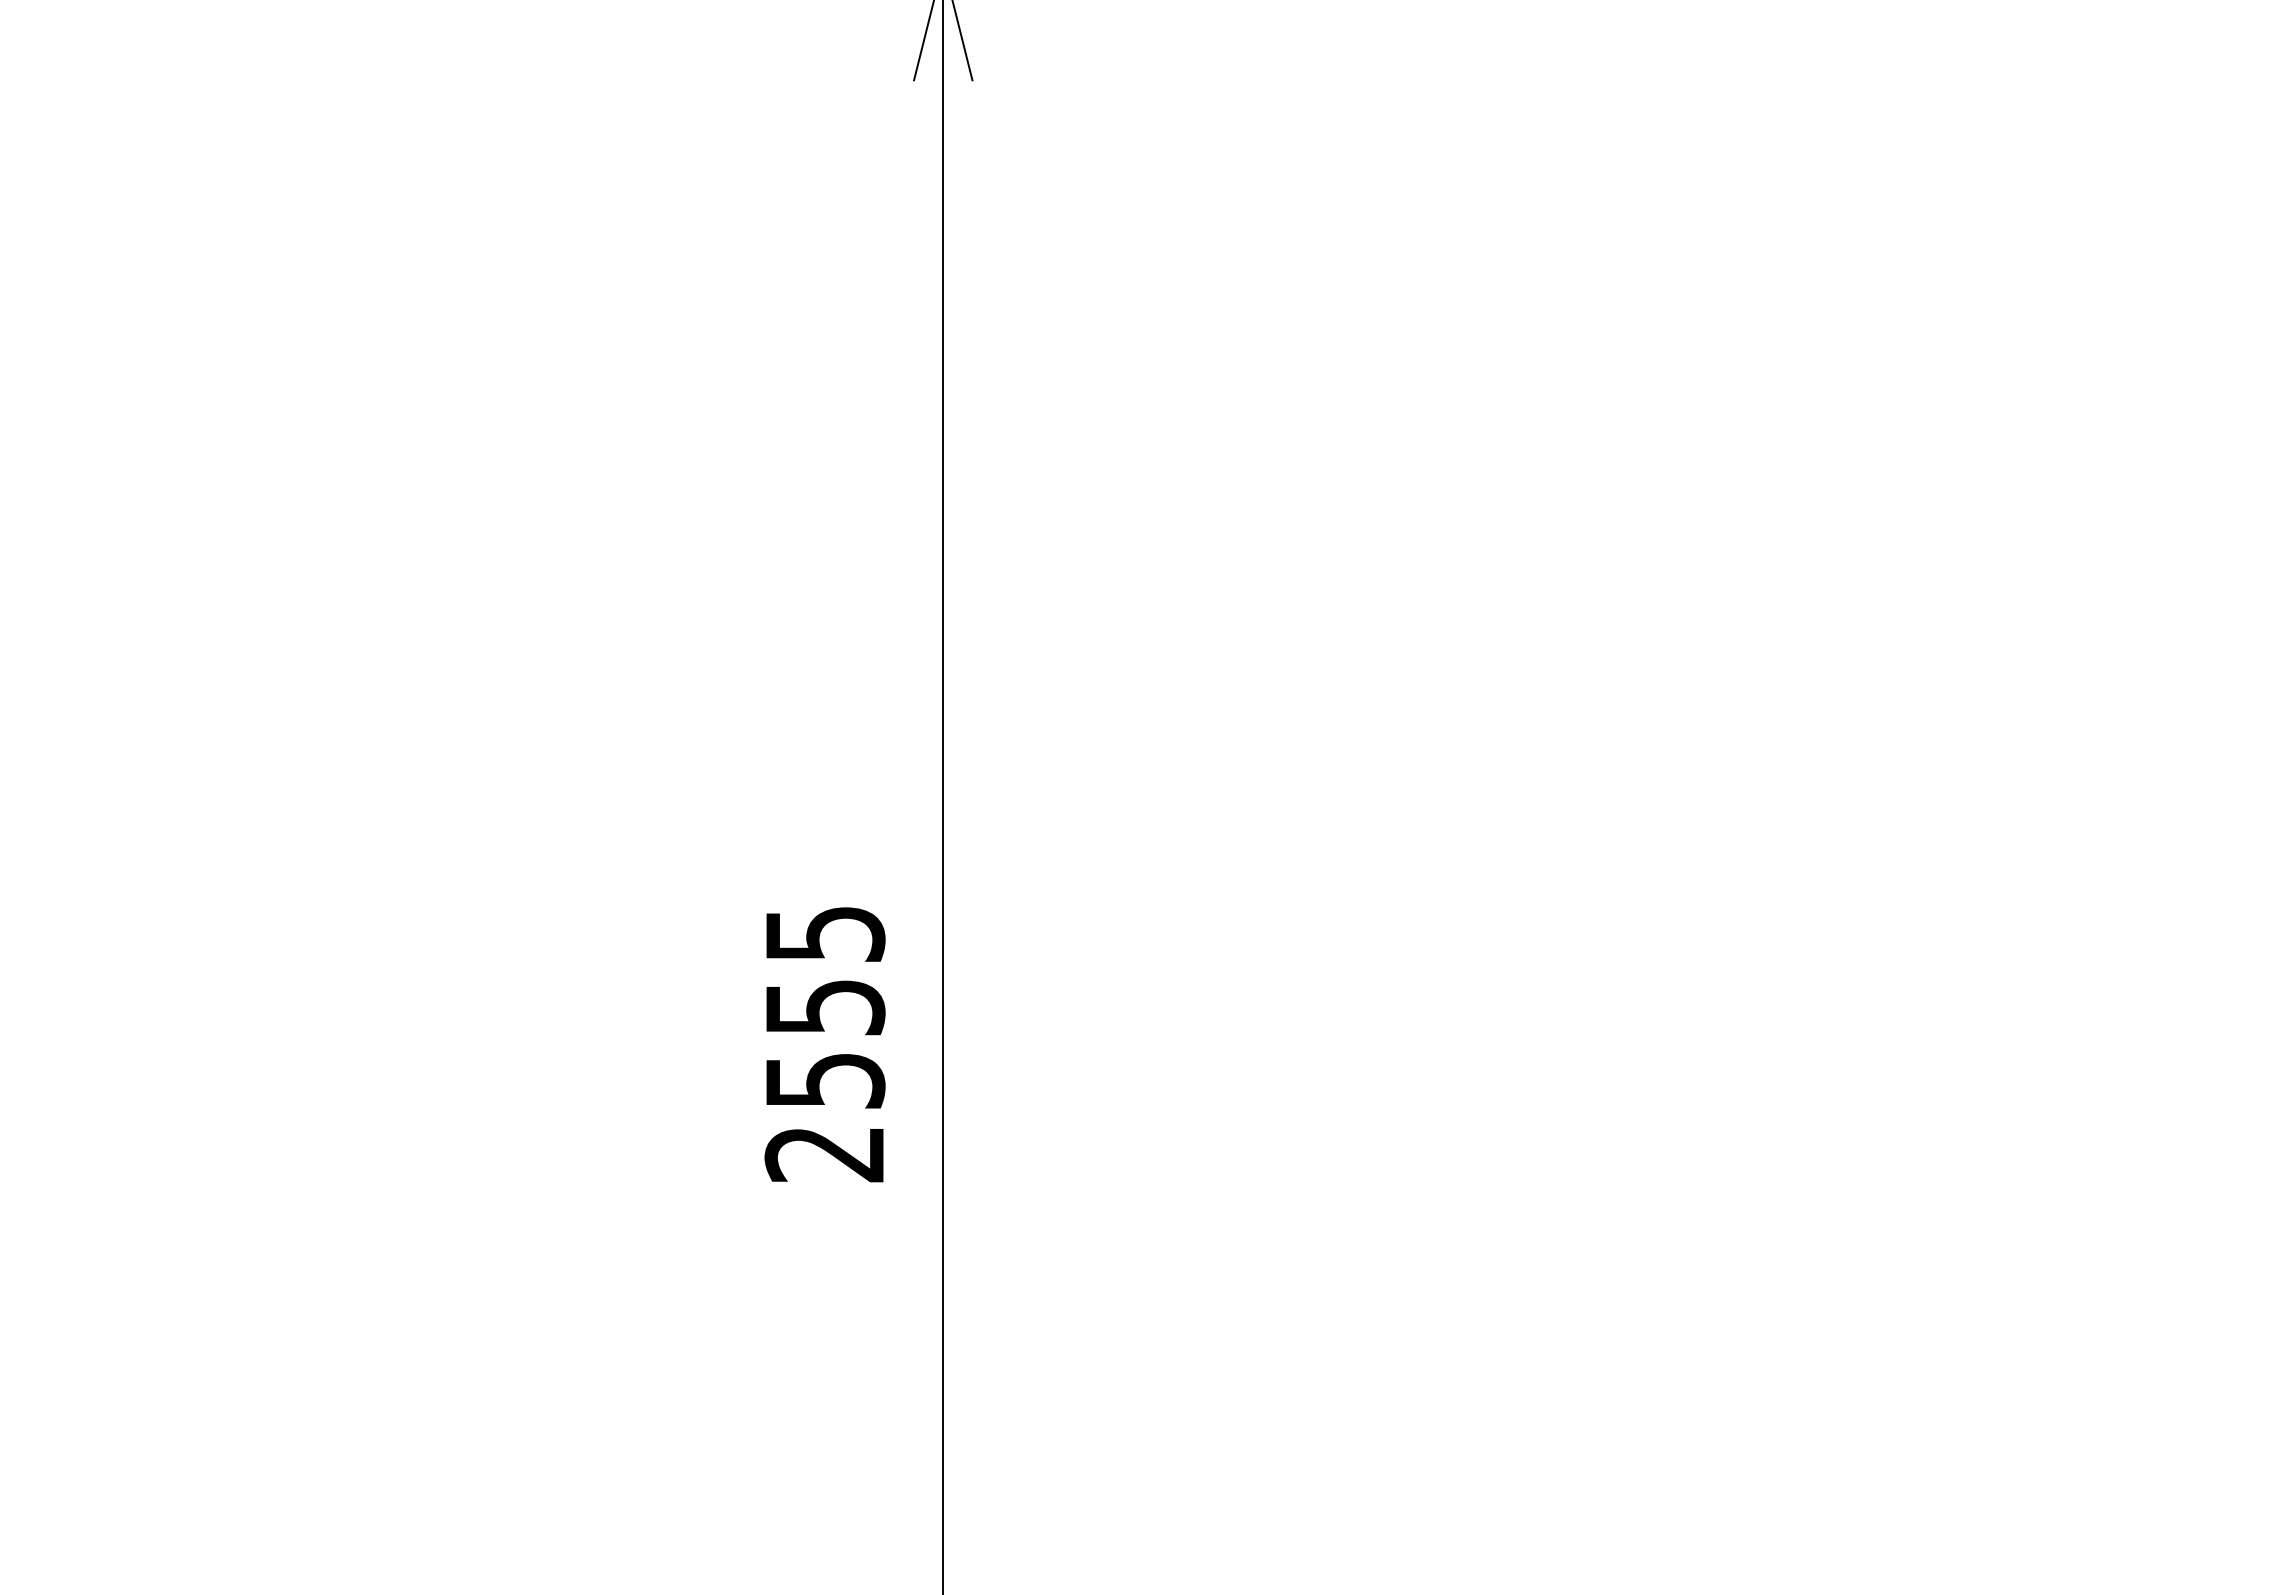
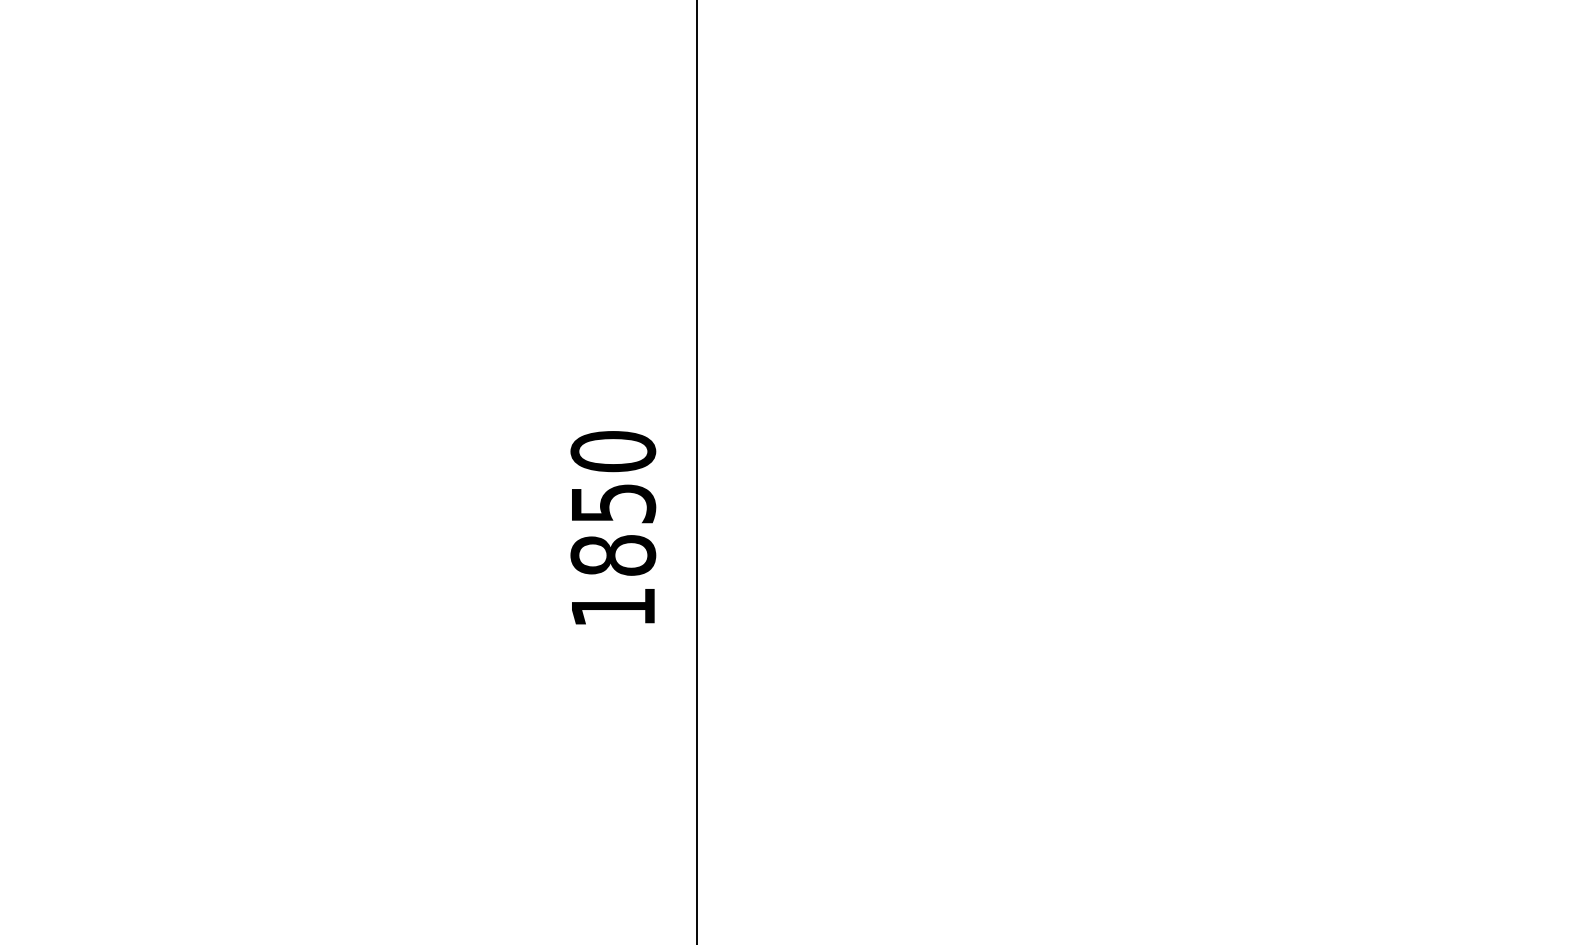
text: (824, 1043) -> (612, 529), 2555 -> 1850

